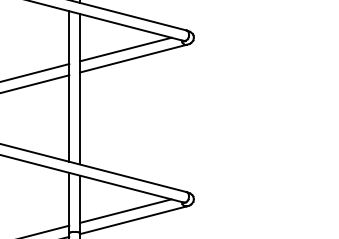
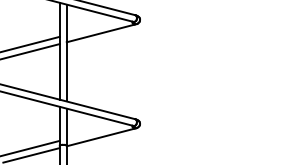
line: (124, 49) -> (95, 27), removed
line: (124, 211) -> (95, 131), removed

